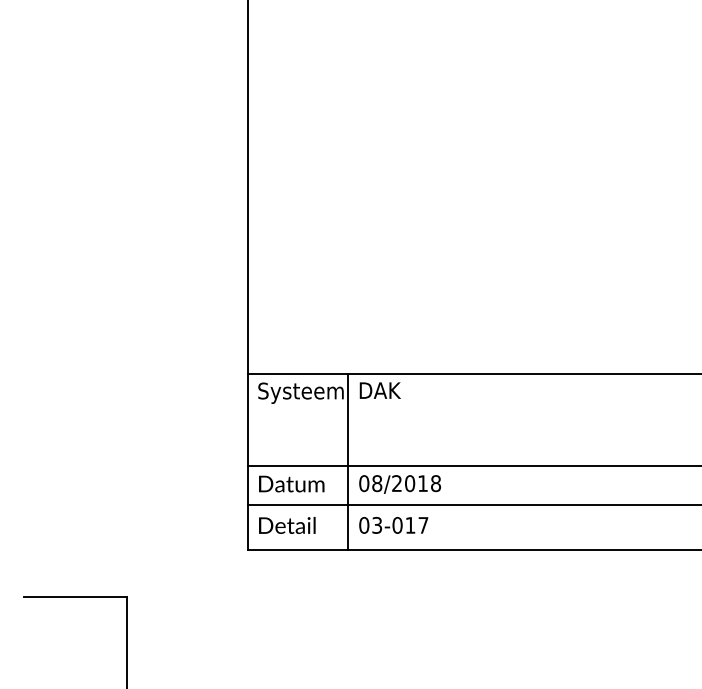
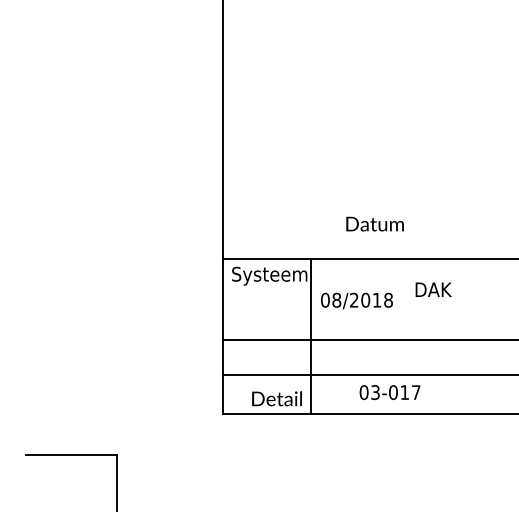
text: (379, 390) -> (432, 289), moved
text: (291, 483) -> (374, 223), moved
text: (400, 484) -> (357, 301), moved
text: (287, 525) -> (277, 398), moved
text: (393, 525) -> (389, 392), moved

